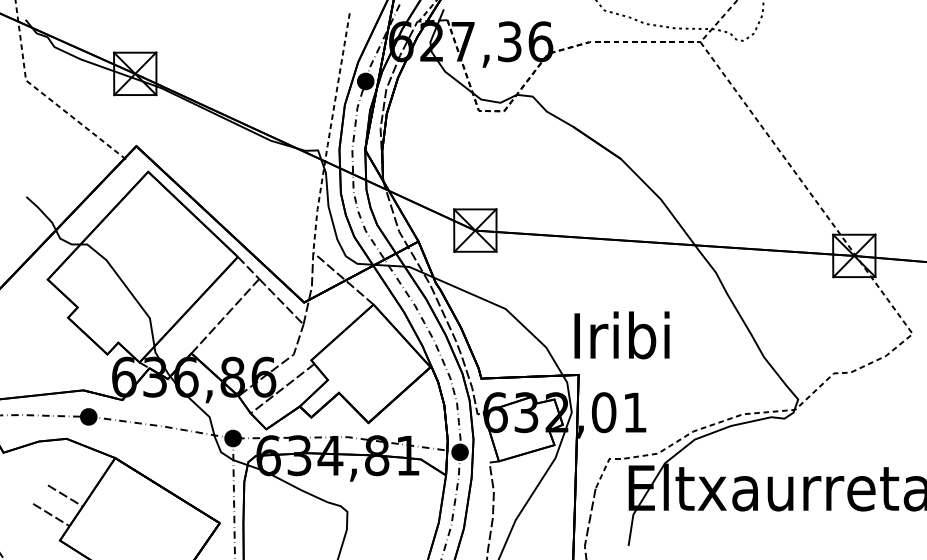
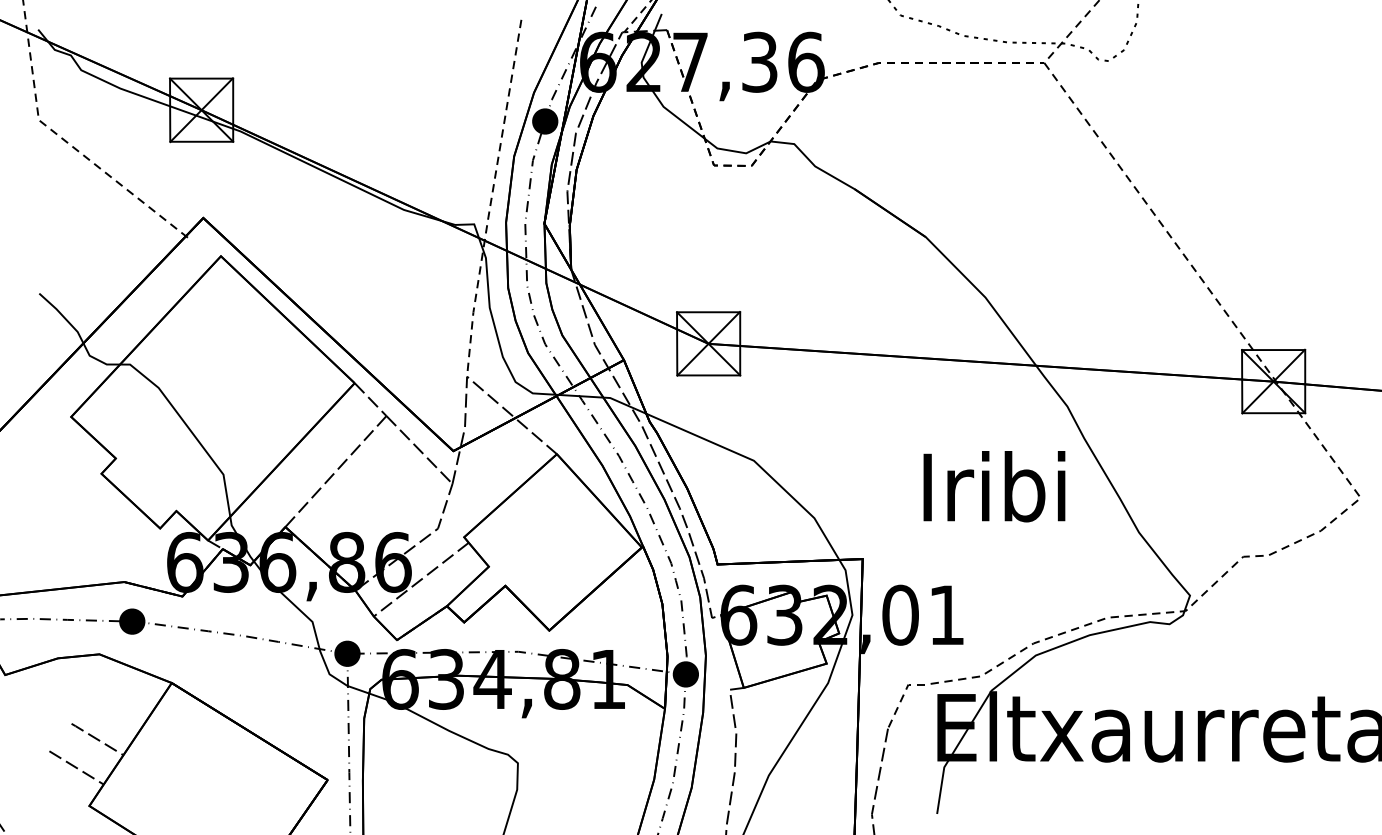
text: (621, 335) -> (993, 486), moved

